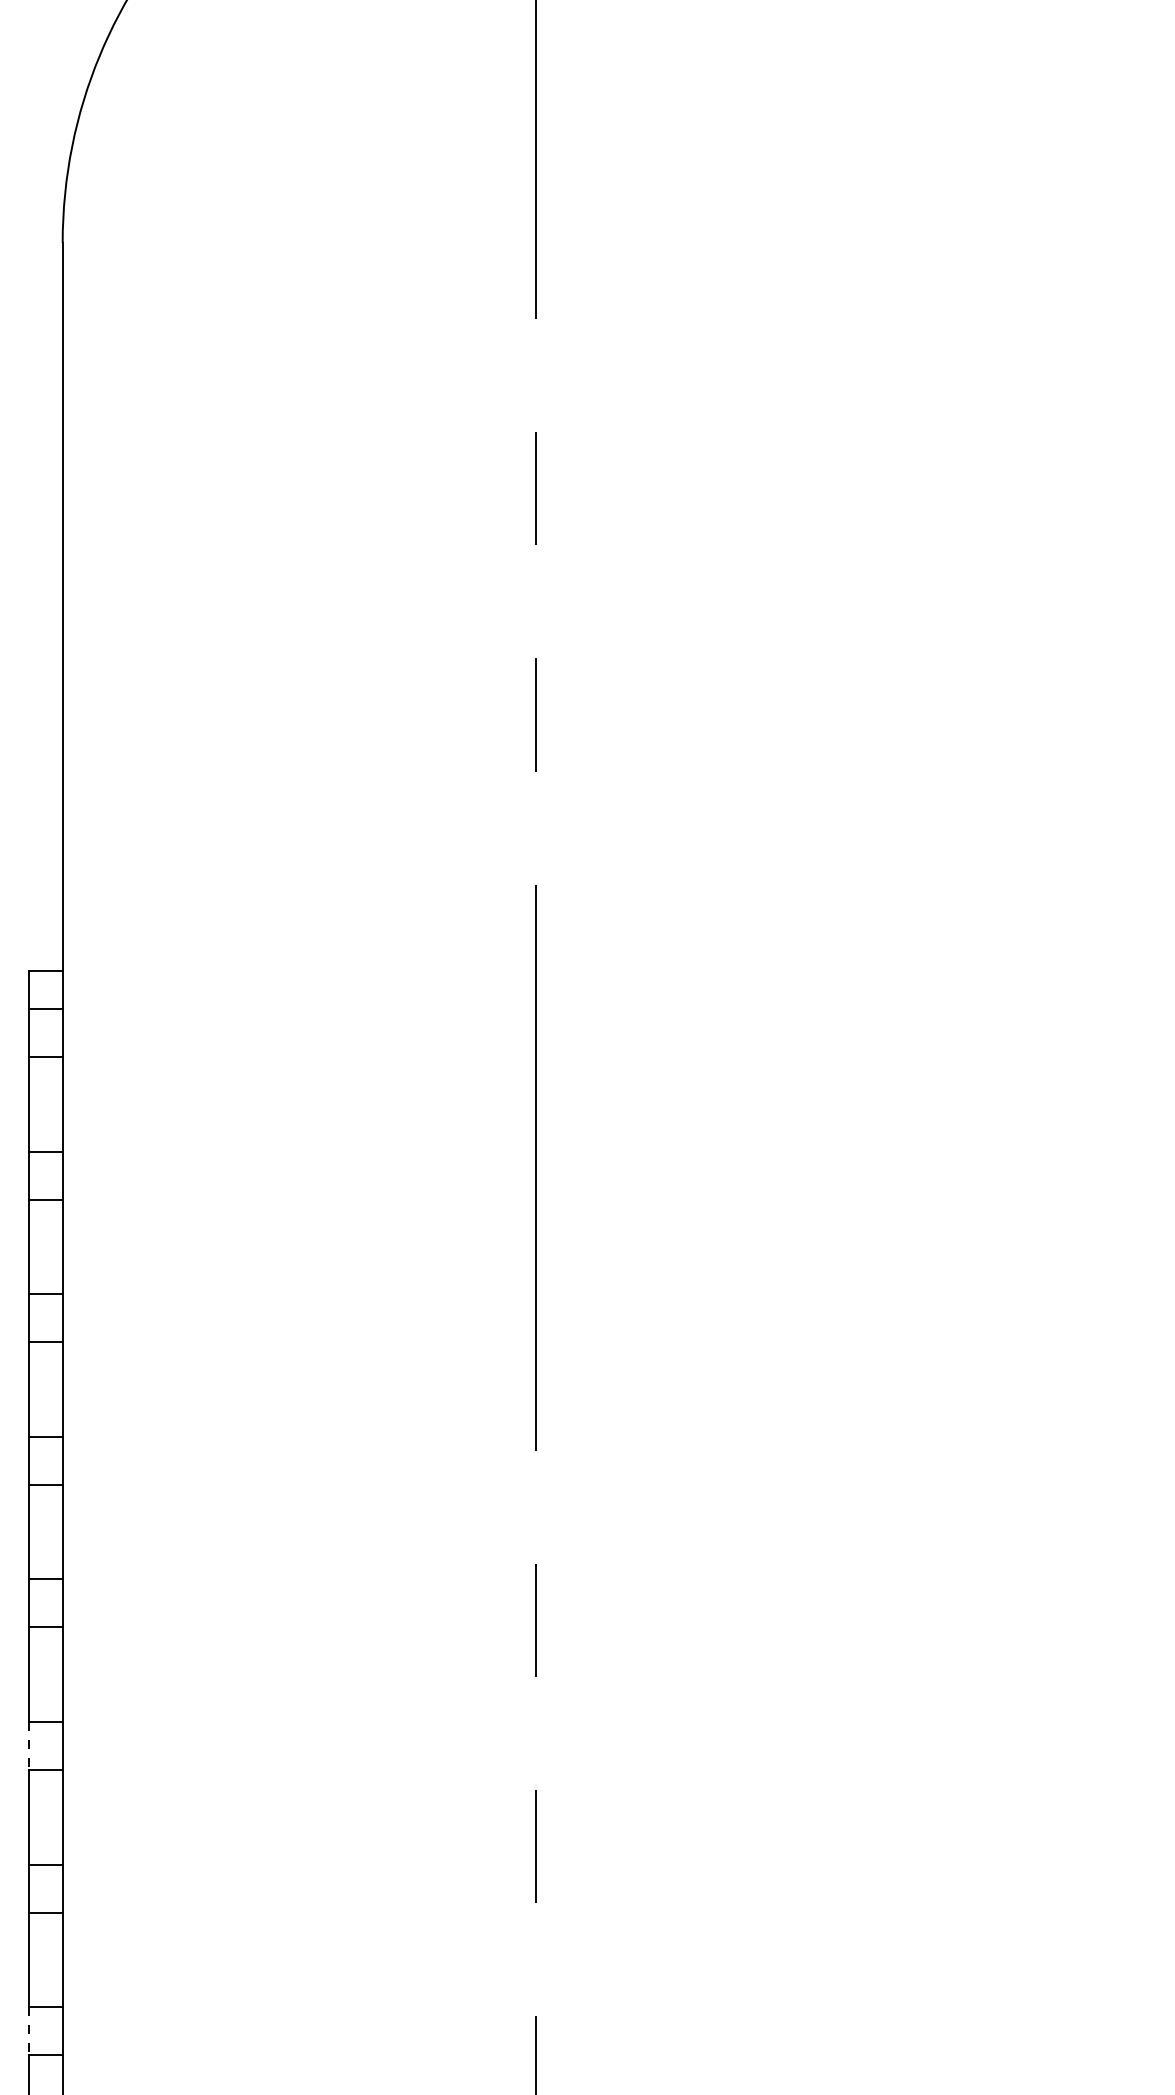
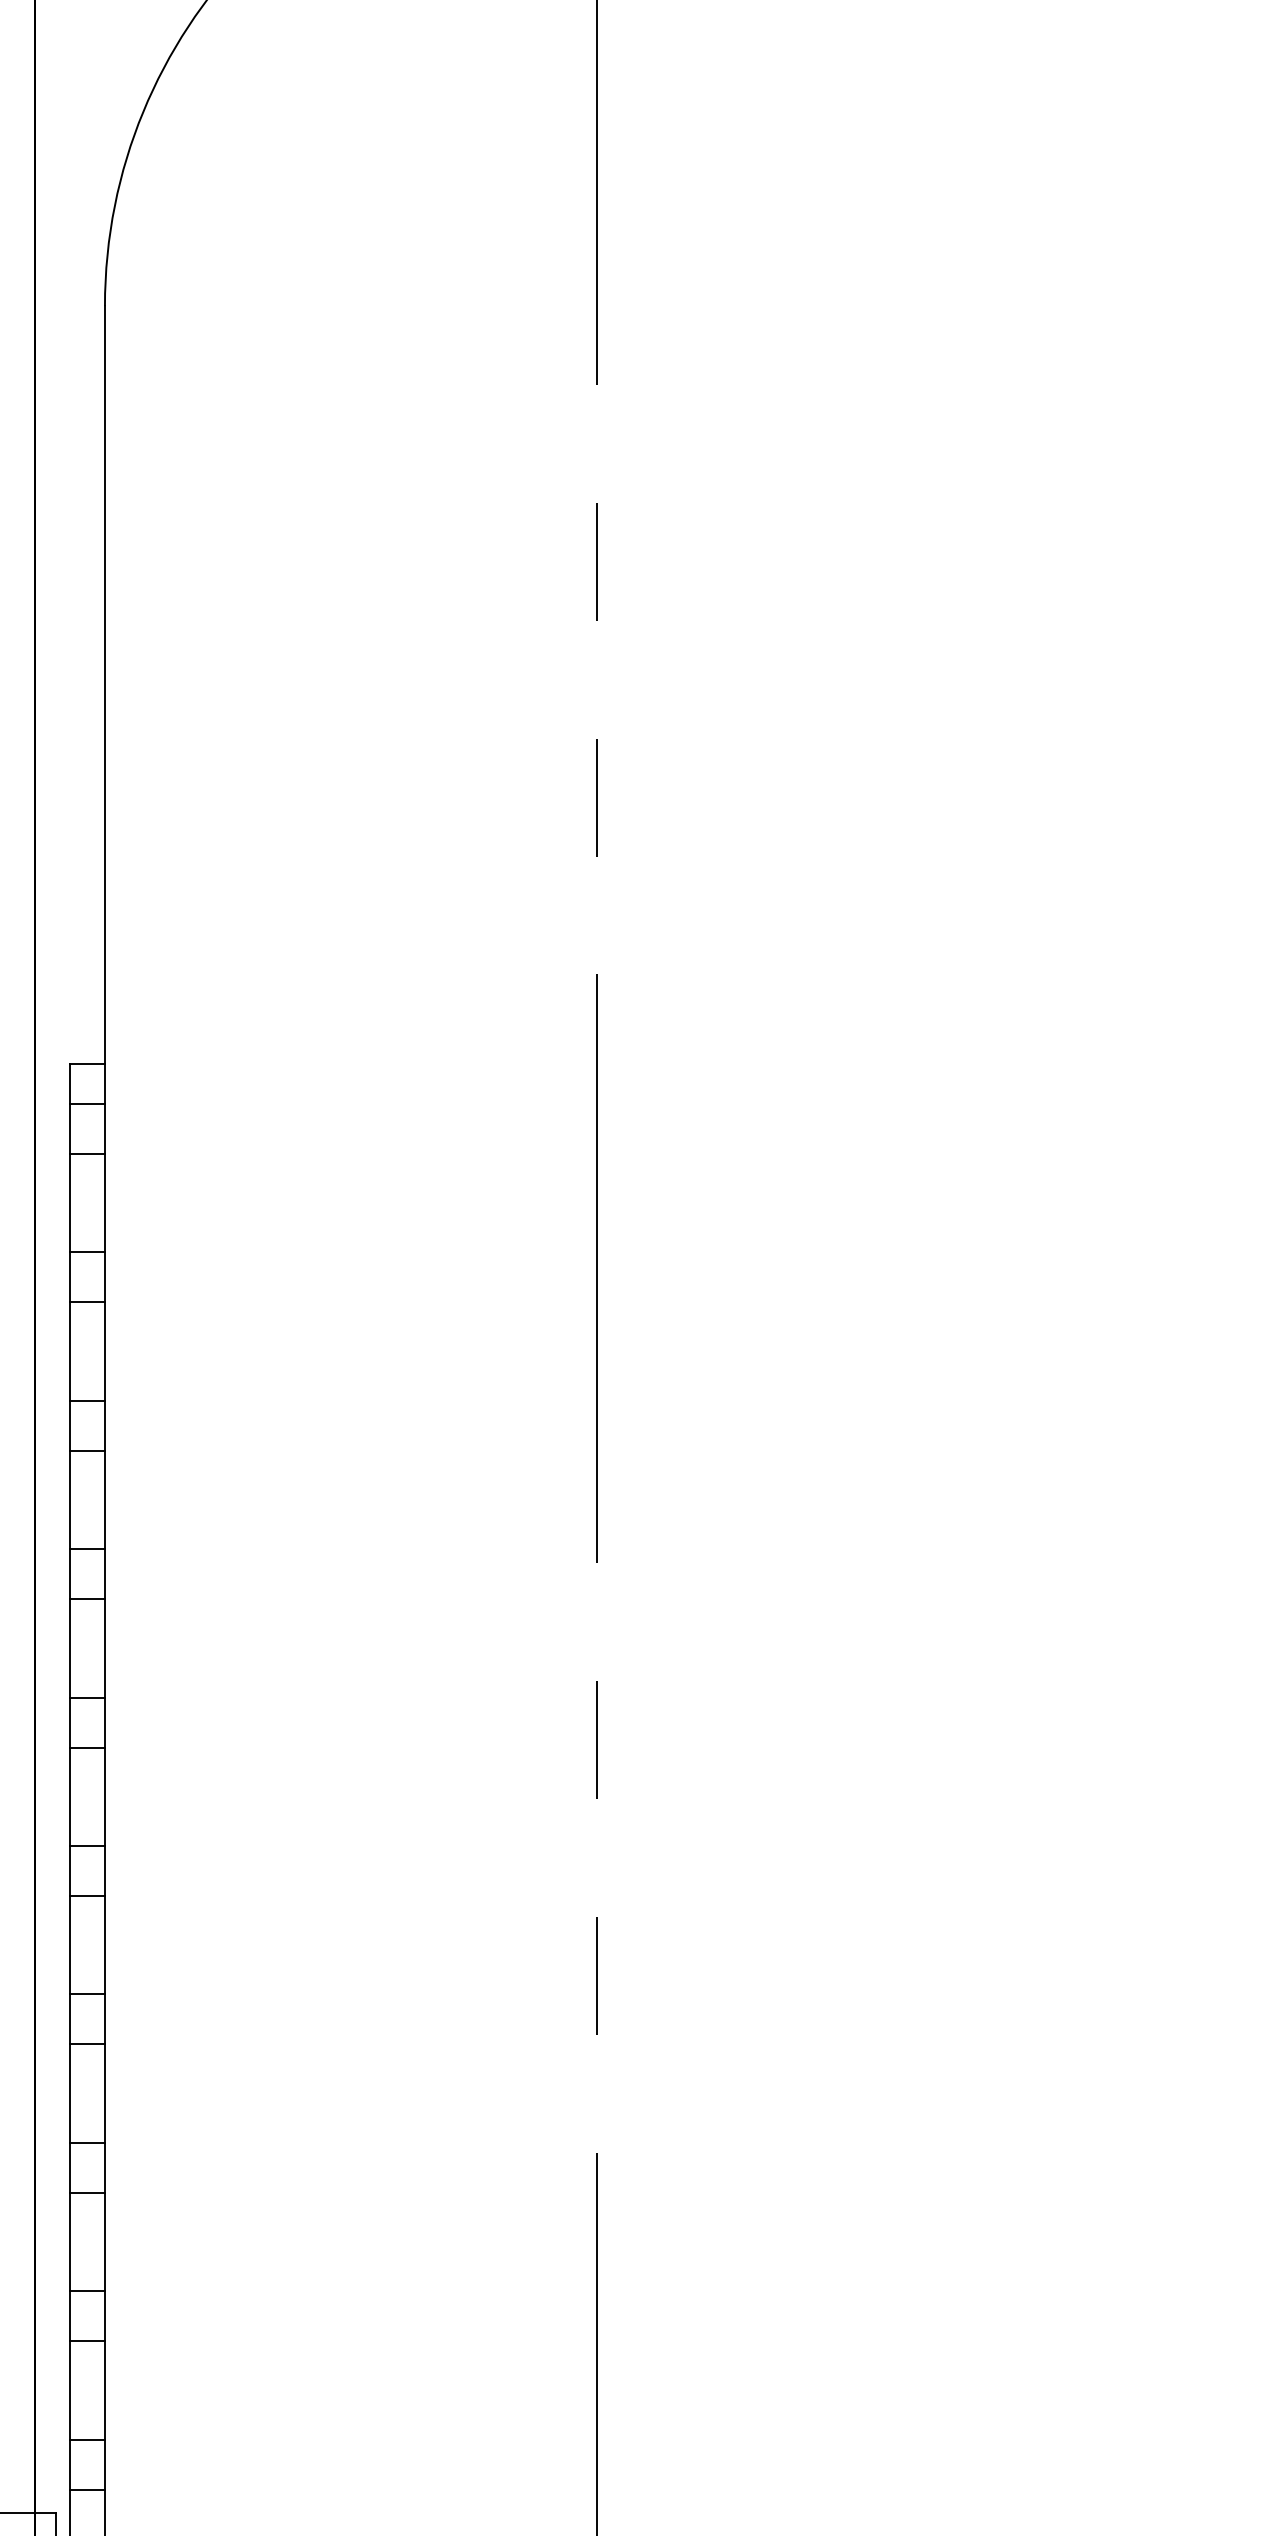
line: (28, 1746) -> (69, 1871), dashed -> solid
line: (28, 2031) -> (69, 2168), dashed -> solid

